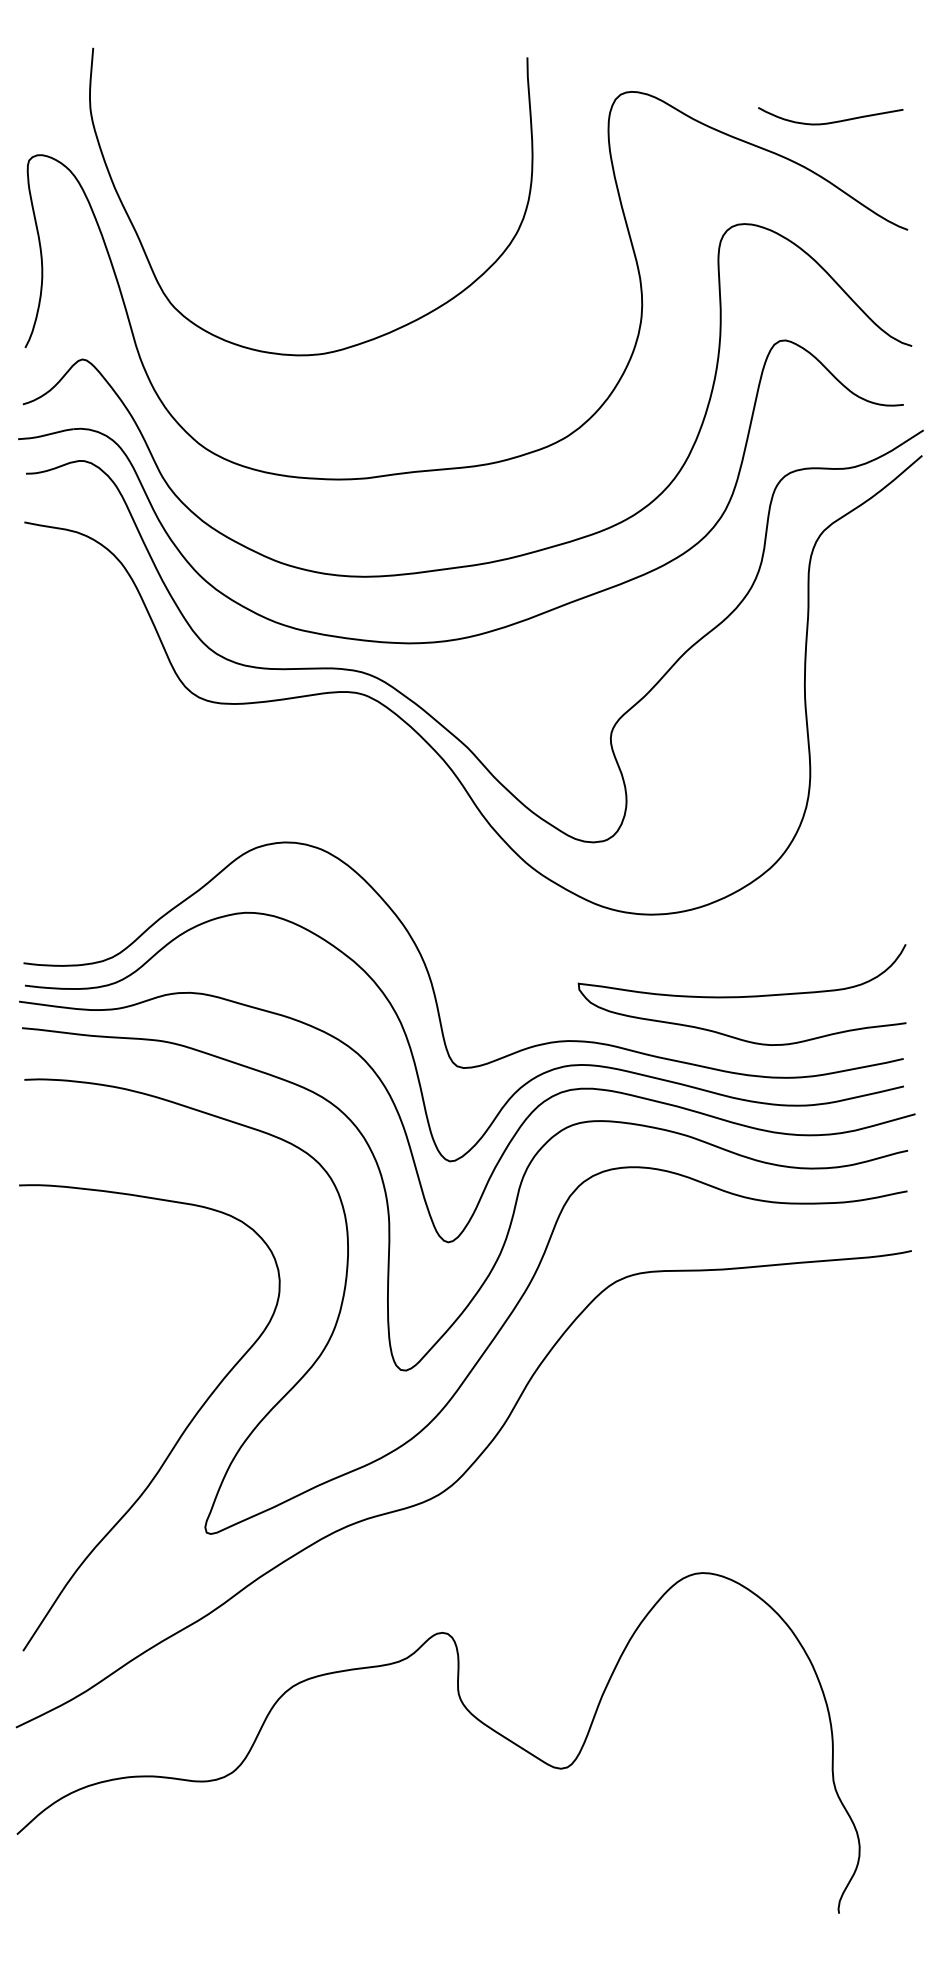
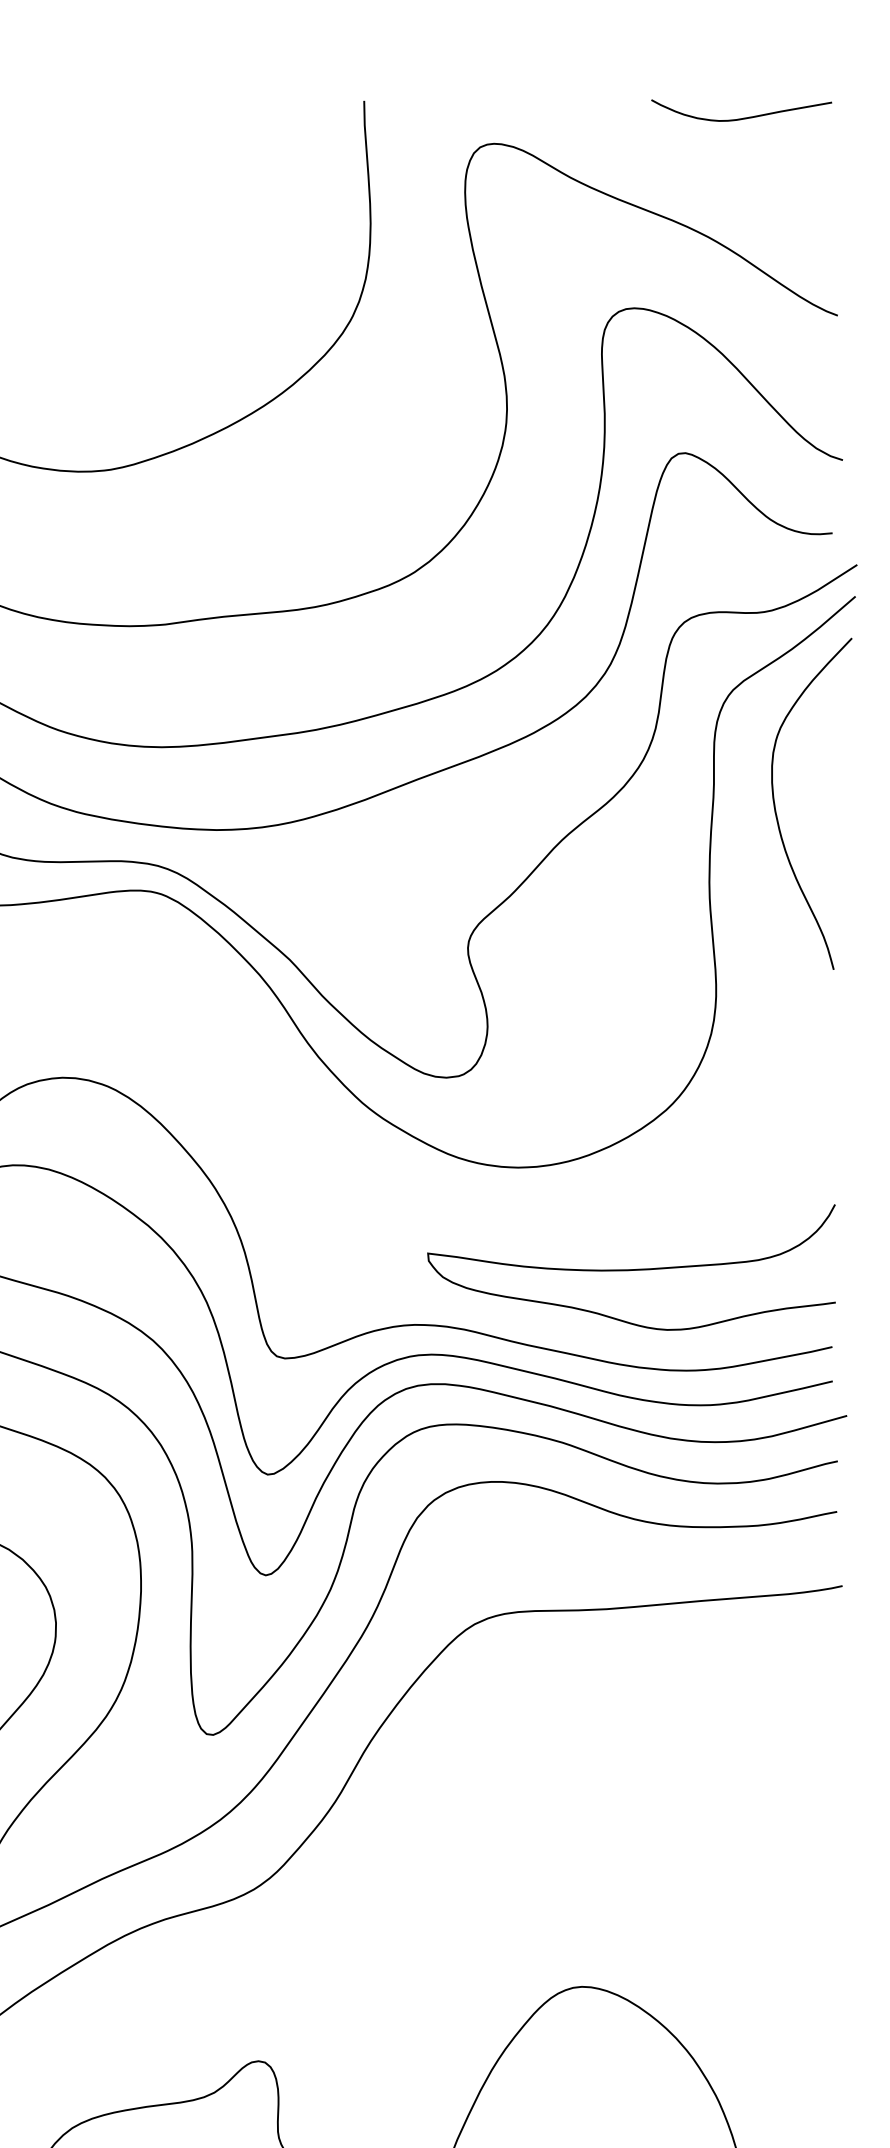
curve: (832, 121) -> (743, 117), moved
curve: (858, 624) -> (776, 806), added

